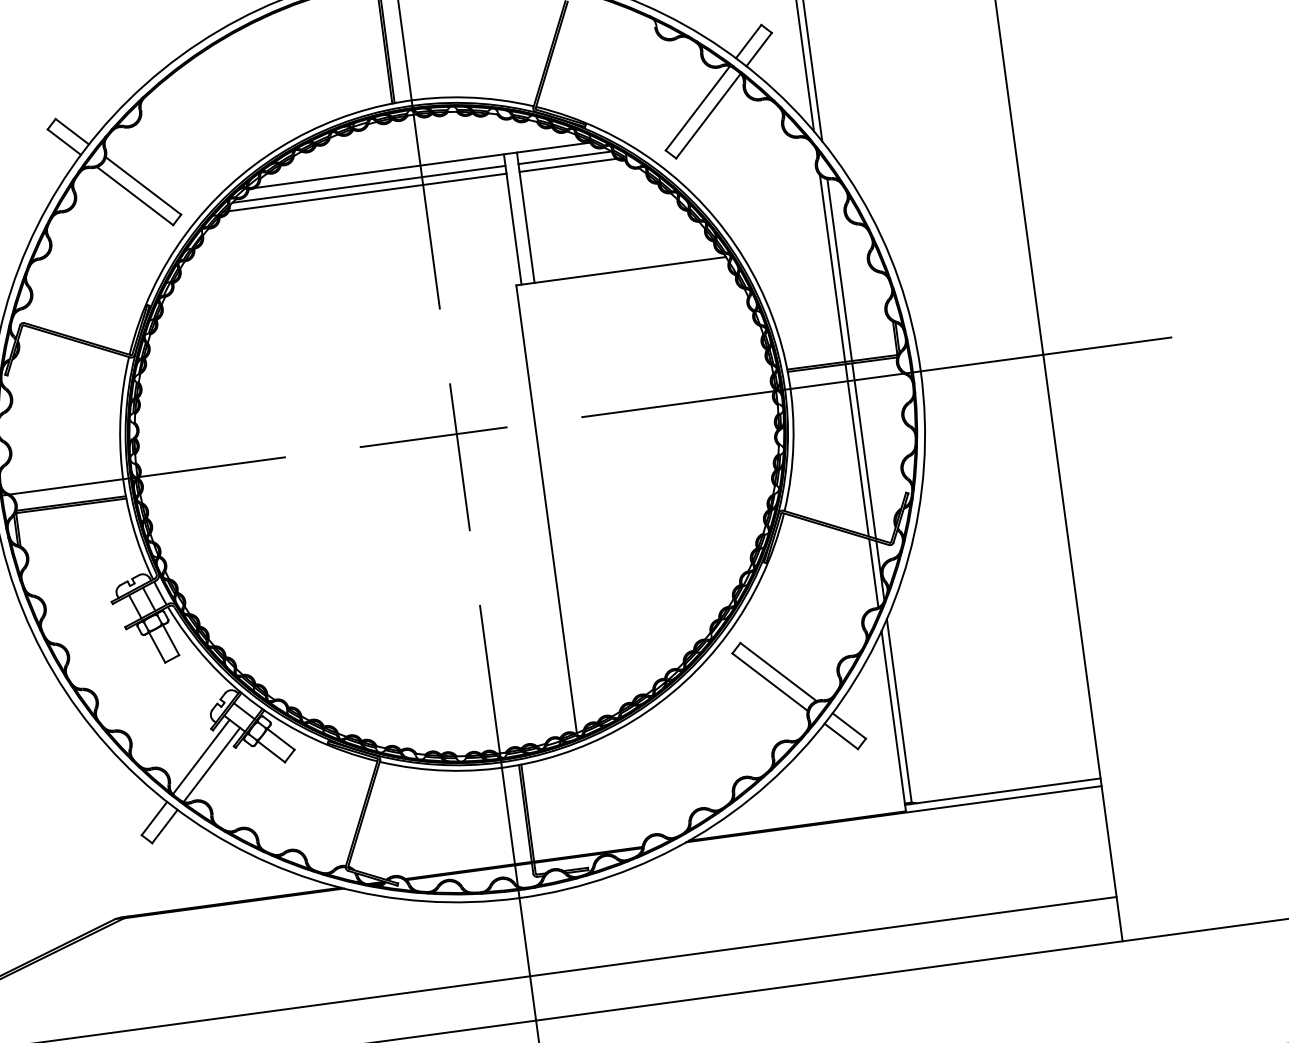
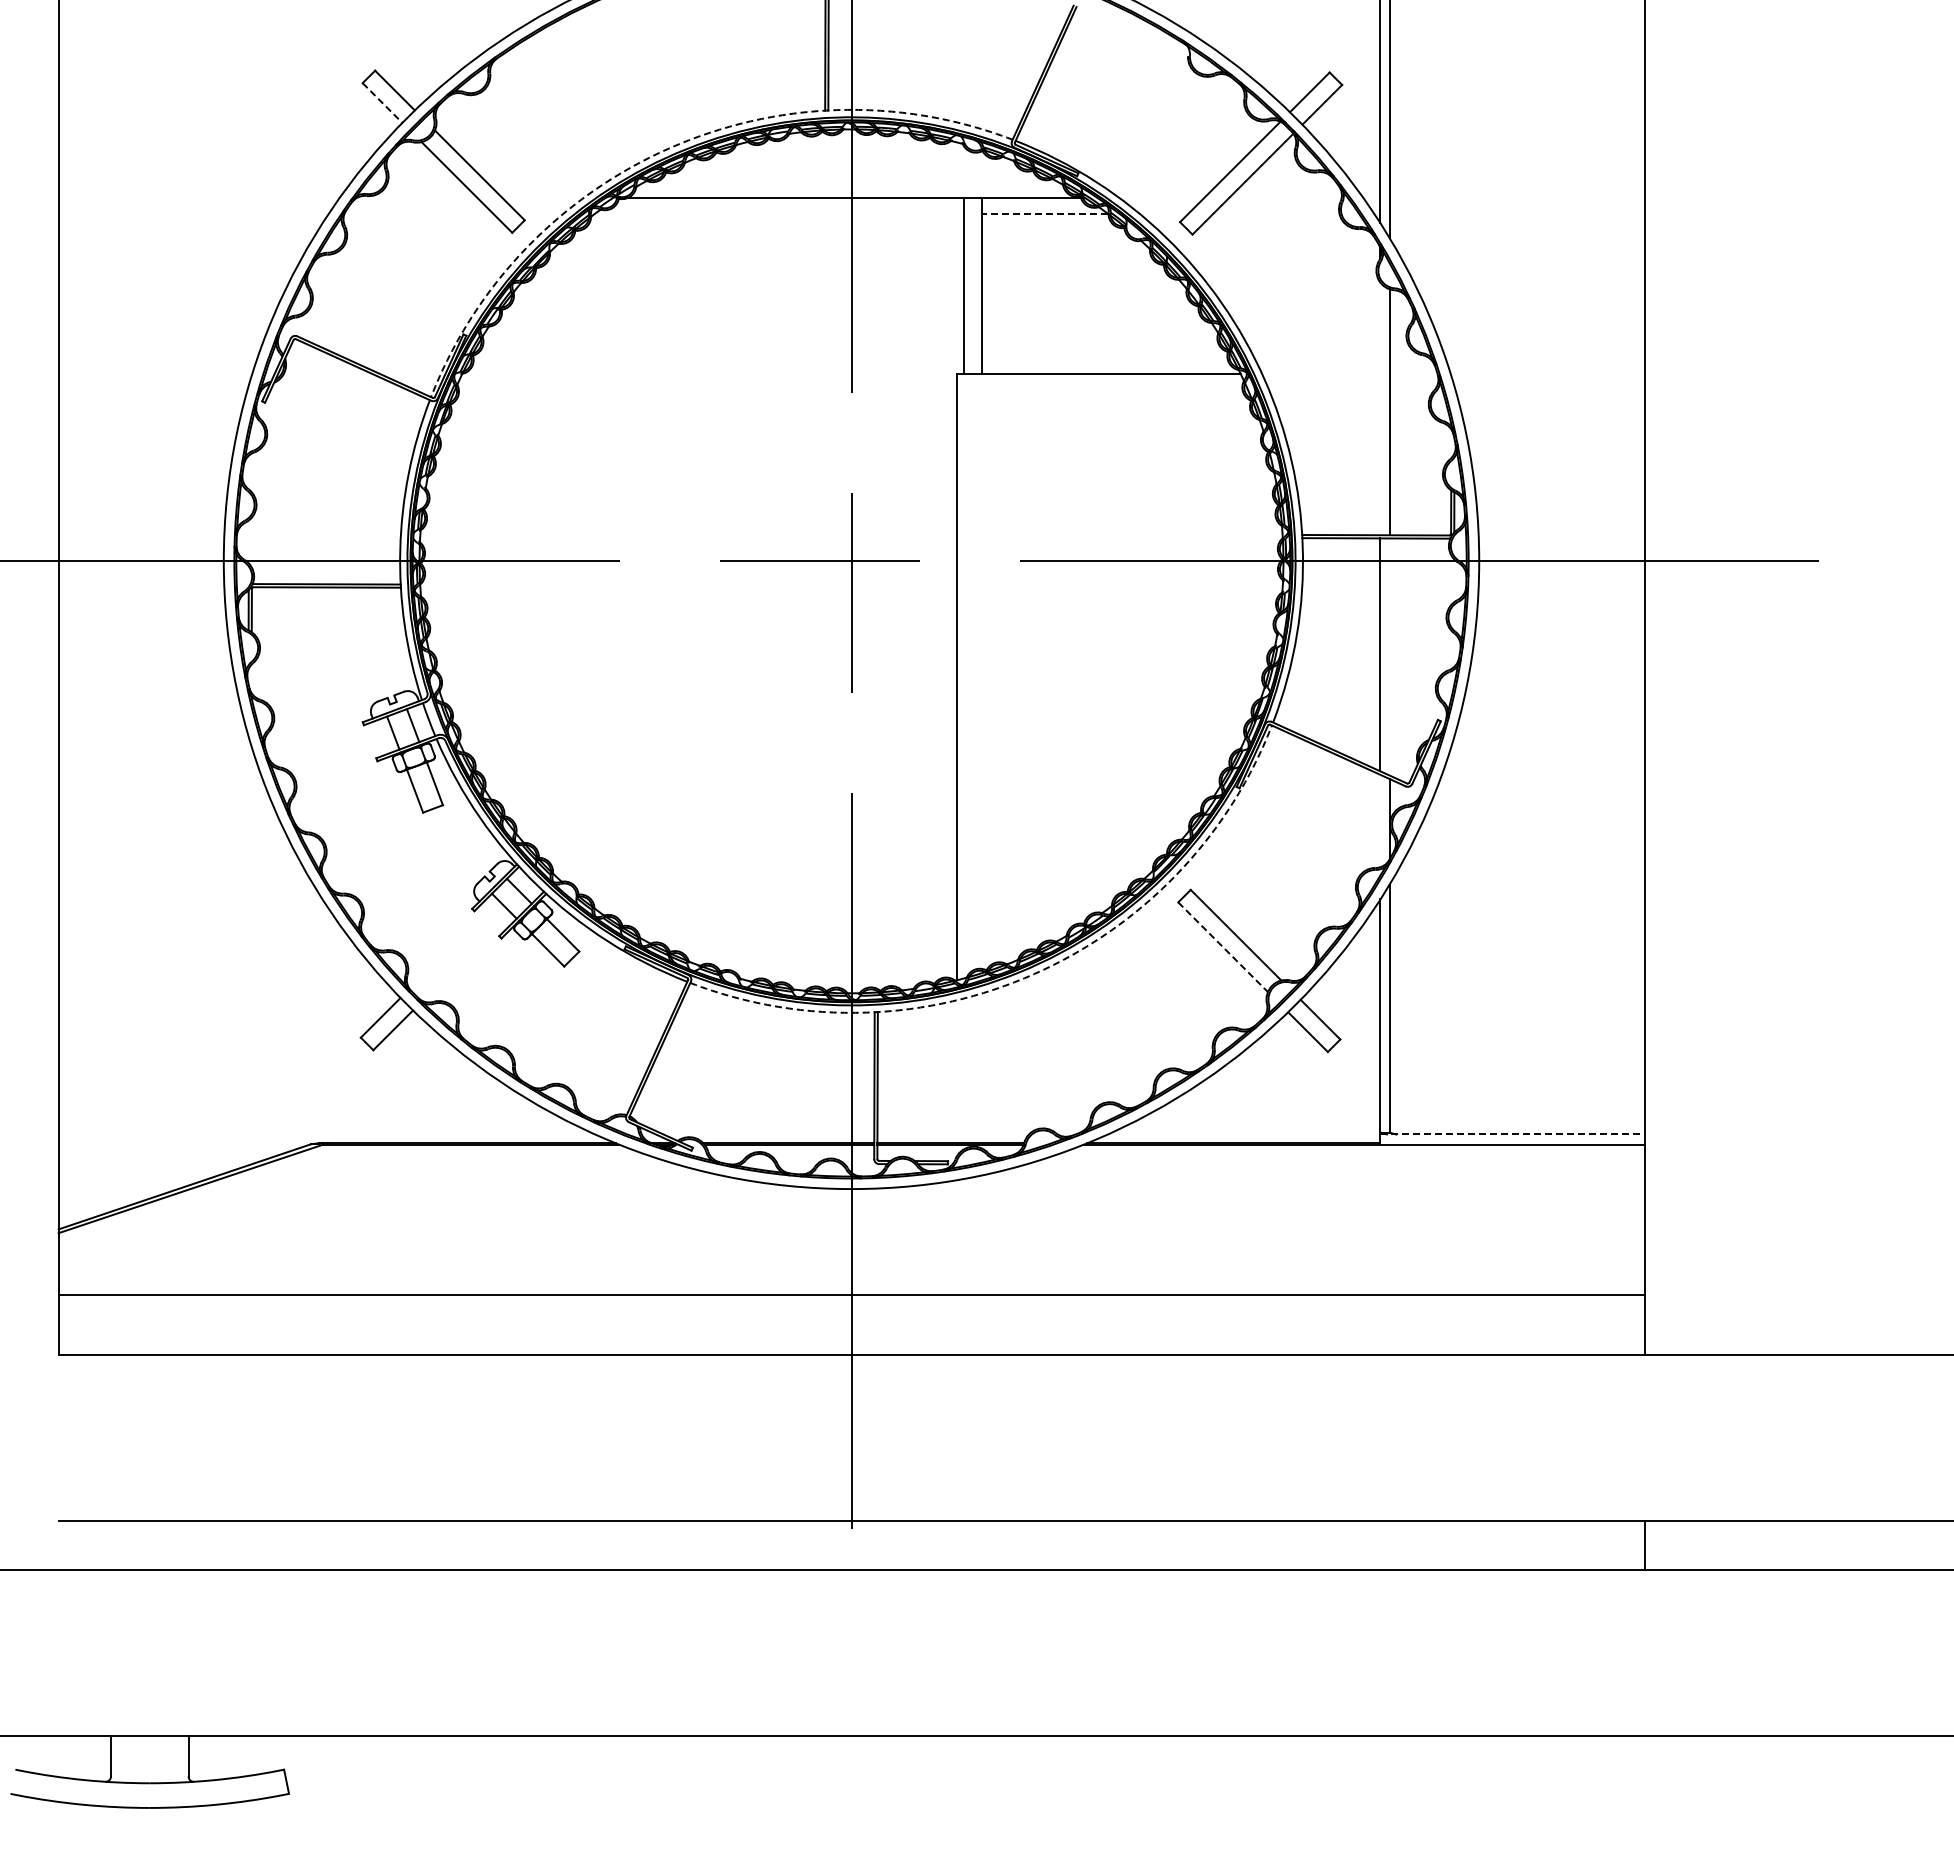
line: (64, 142) -> (382, 103), solid -> dashed
arc: (280, 147) -> (668, 148), solid -> dashed
line: (564, 157) -> (1044, 213), solid -> dashed
line: (570, 165) -> (1051, 224), removed
line: (368, 184) -> (779, 213), removed
line: (364, 192) -> (772, 224), removed
line: (832, 268) -> (1380, 408), removed
line: (863, 450) -> (1389, 656), removed
line: (873, 572) -> (1380, 820), removed
line: (770, 682) -> (1223, 947), solid -> dashed
arc: (633, 721) -> (1034, 974), solid -> dashed
line: (200, 757) -> (453, 944), removed
line: (211, 764) -> (466, 956), removed
line: (1003, 791) -> (1513, 1134), solid -> dashed

